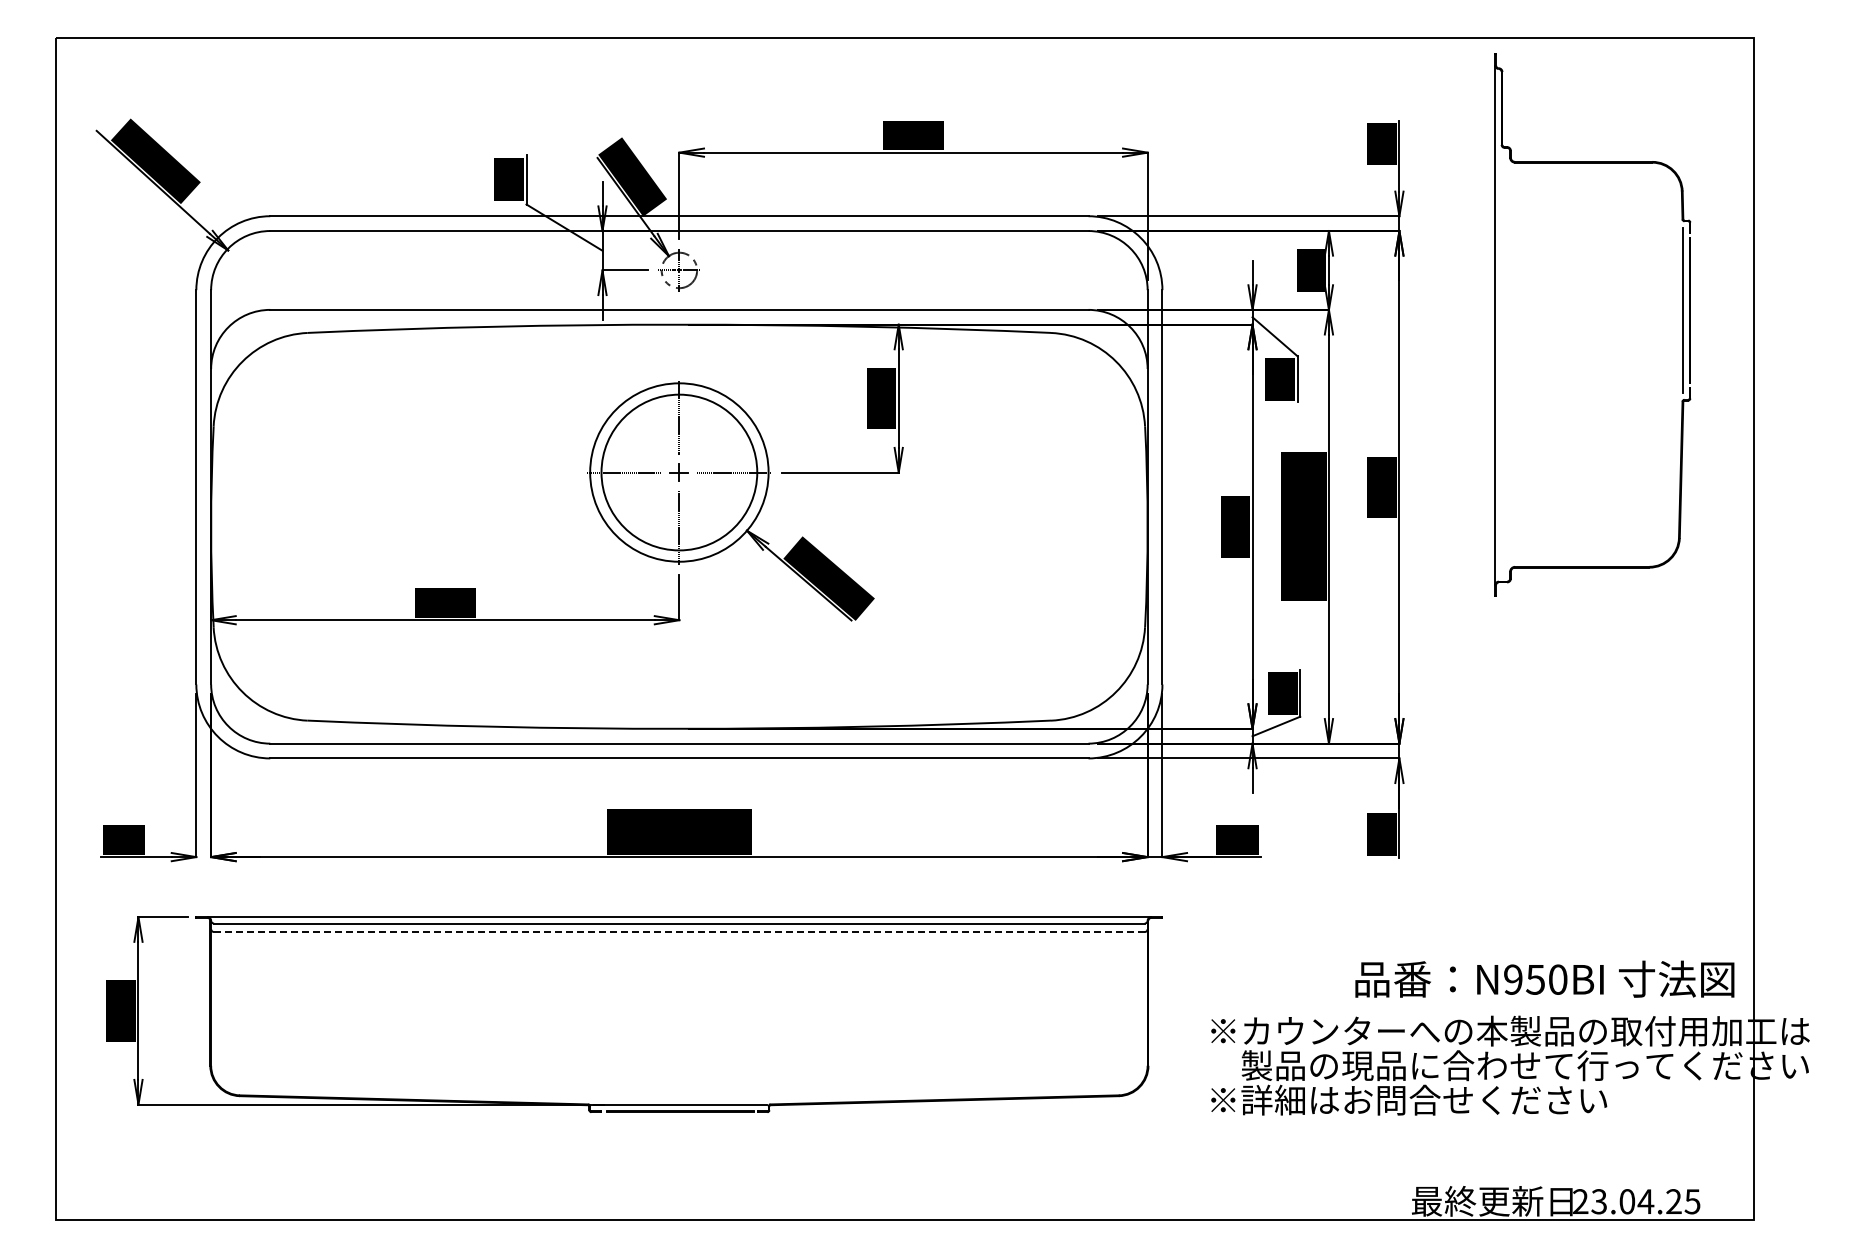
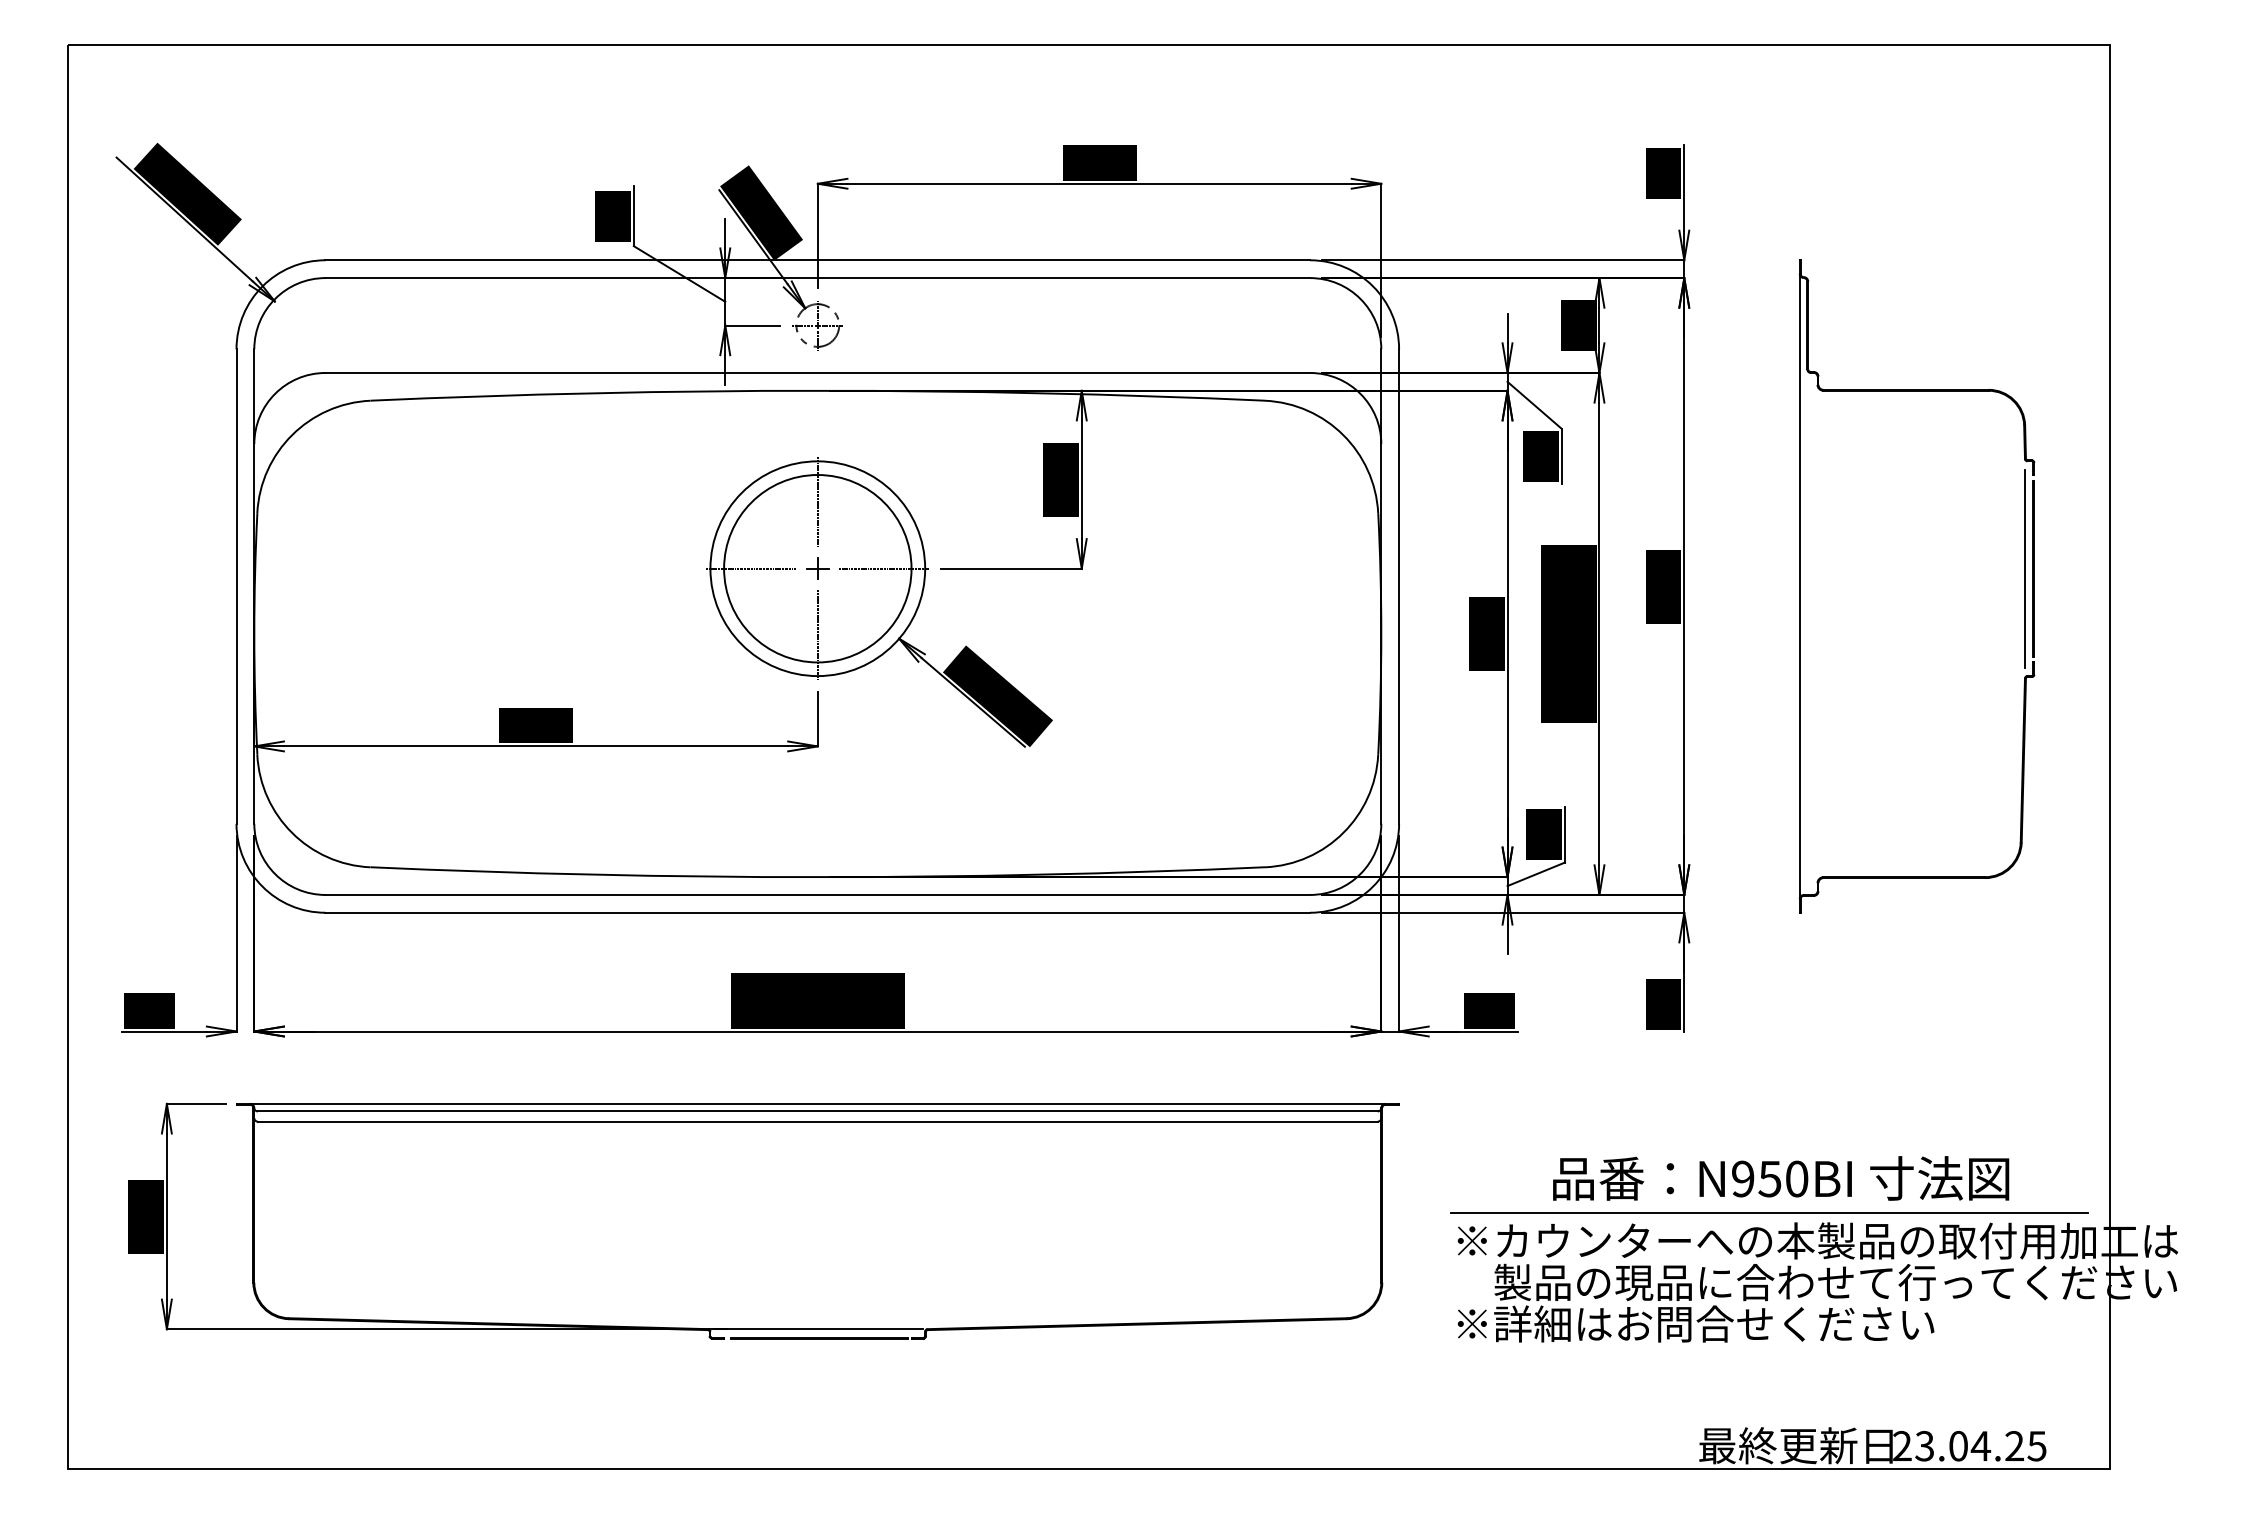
part: (1682, 324) -> (2024, 585), moved
line: (679, 932) -> (817, 1122), dashed -> solid
text: (1544, 978) -> (1780, 1177), moved
line: (1469, 1007) -> (1768, 1212), added

